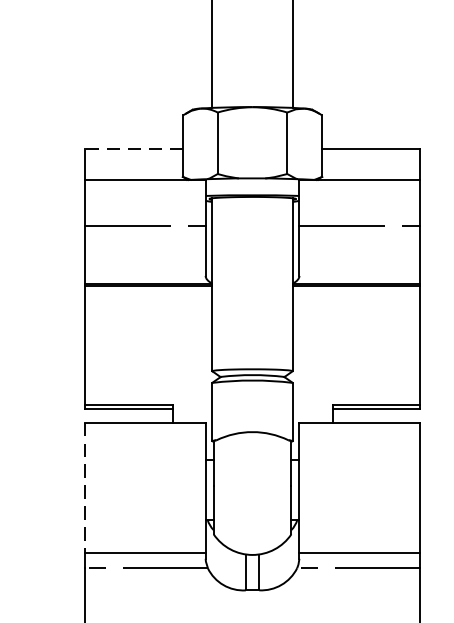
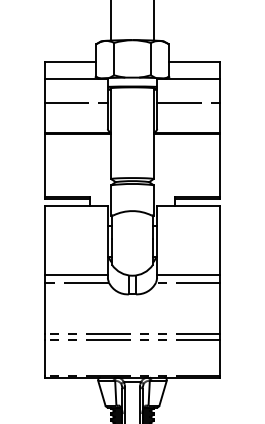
line: (134, 149) -> (70, 62), dashed -> solid
line: (85, 487) -> (44, 240), dashed -> solid

